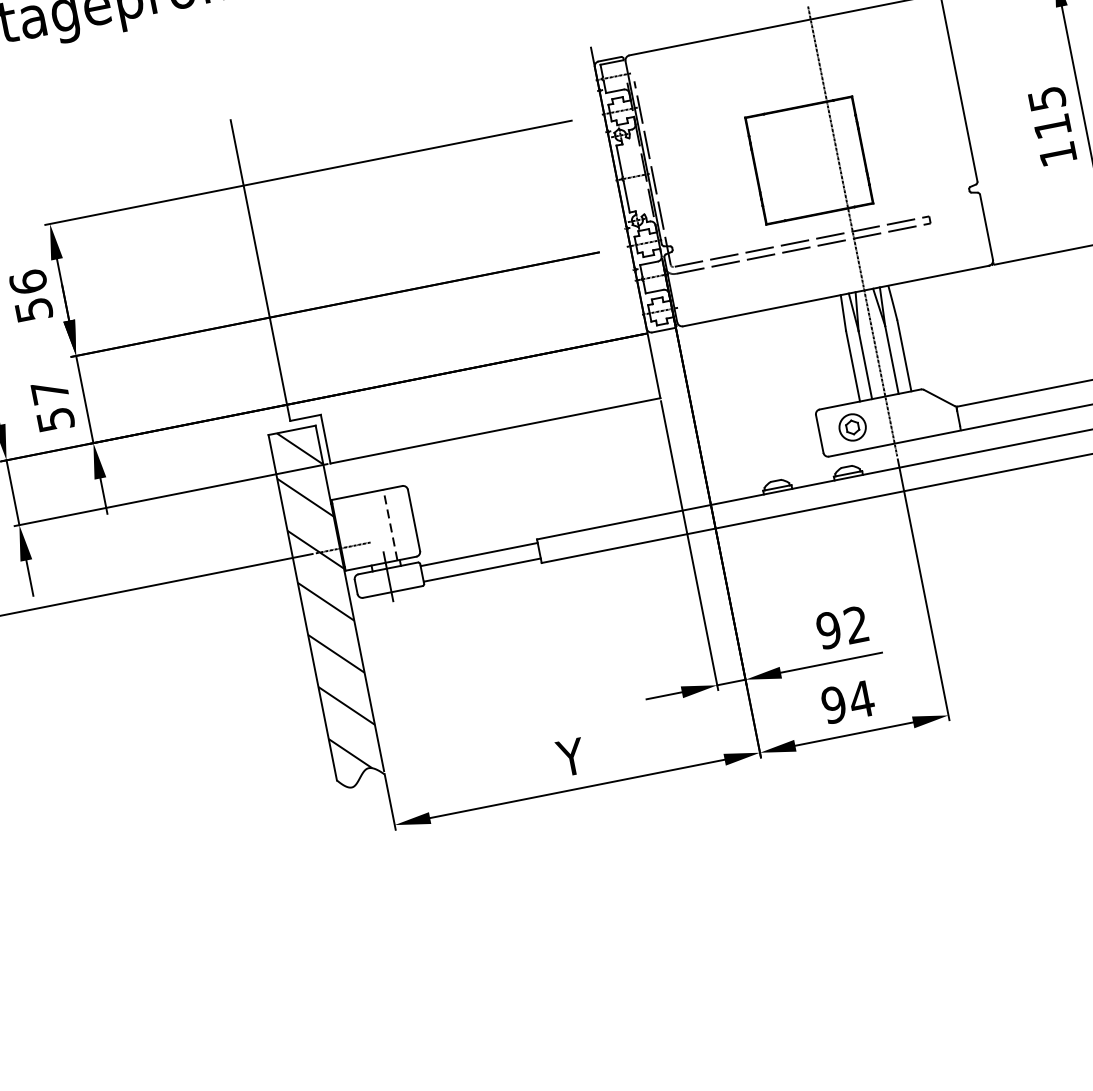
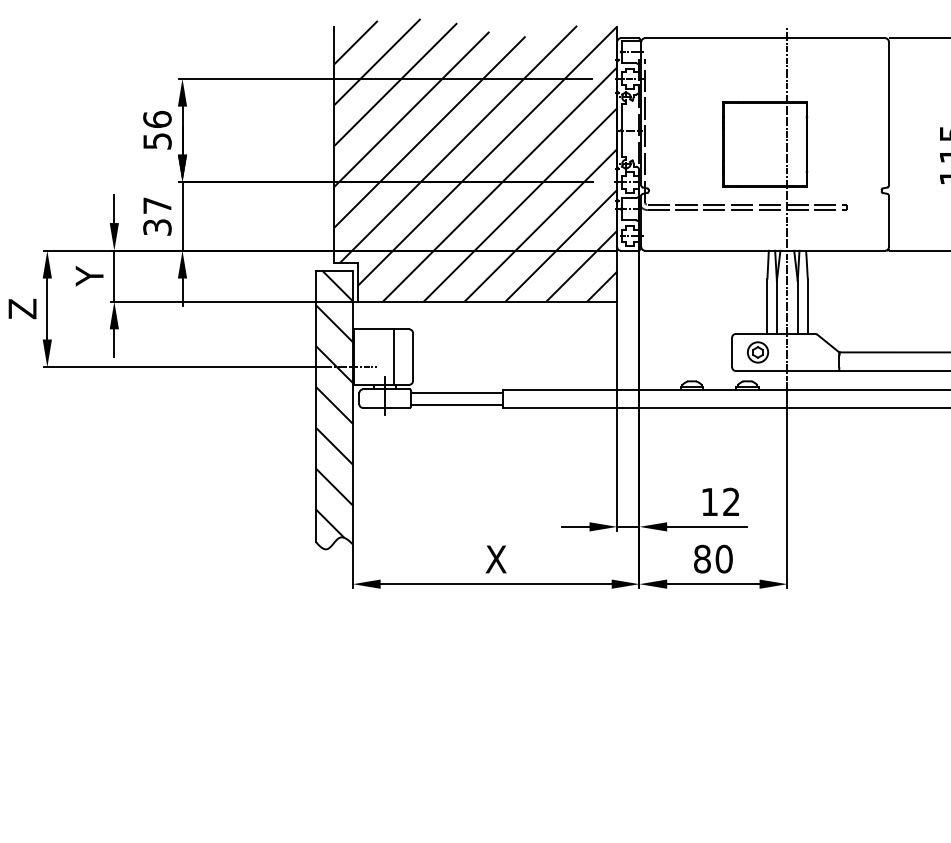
hatch: (443, 252) -> (475, 159), added
text: (55, 418) -> (157, 226), 57 -> 37
line: (390, 525) -> (394, 357), dashed -> solid
text: (828, 629) -> (709, 501), 92 -> 12
text: (847, 701) -> (713, 558), 94 -> 80
text: (570, 757) -> (495, 559), Y -> X

